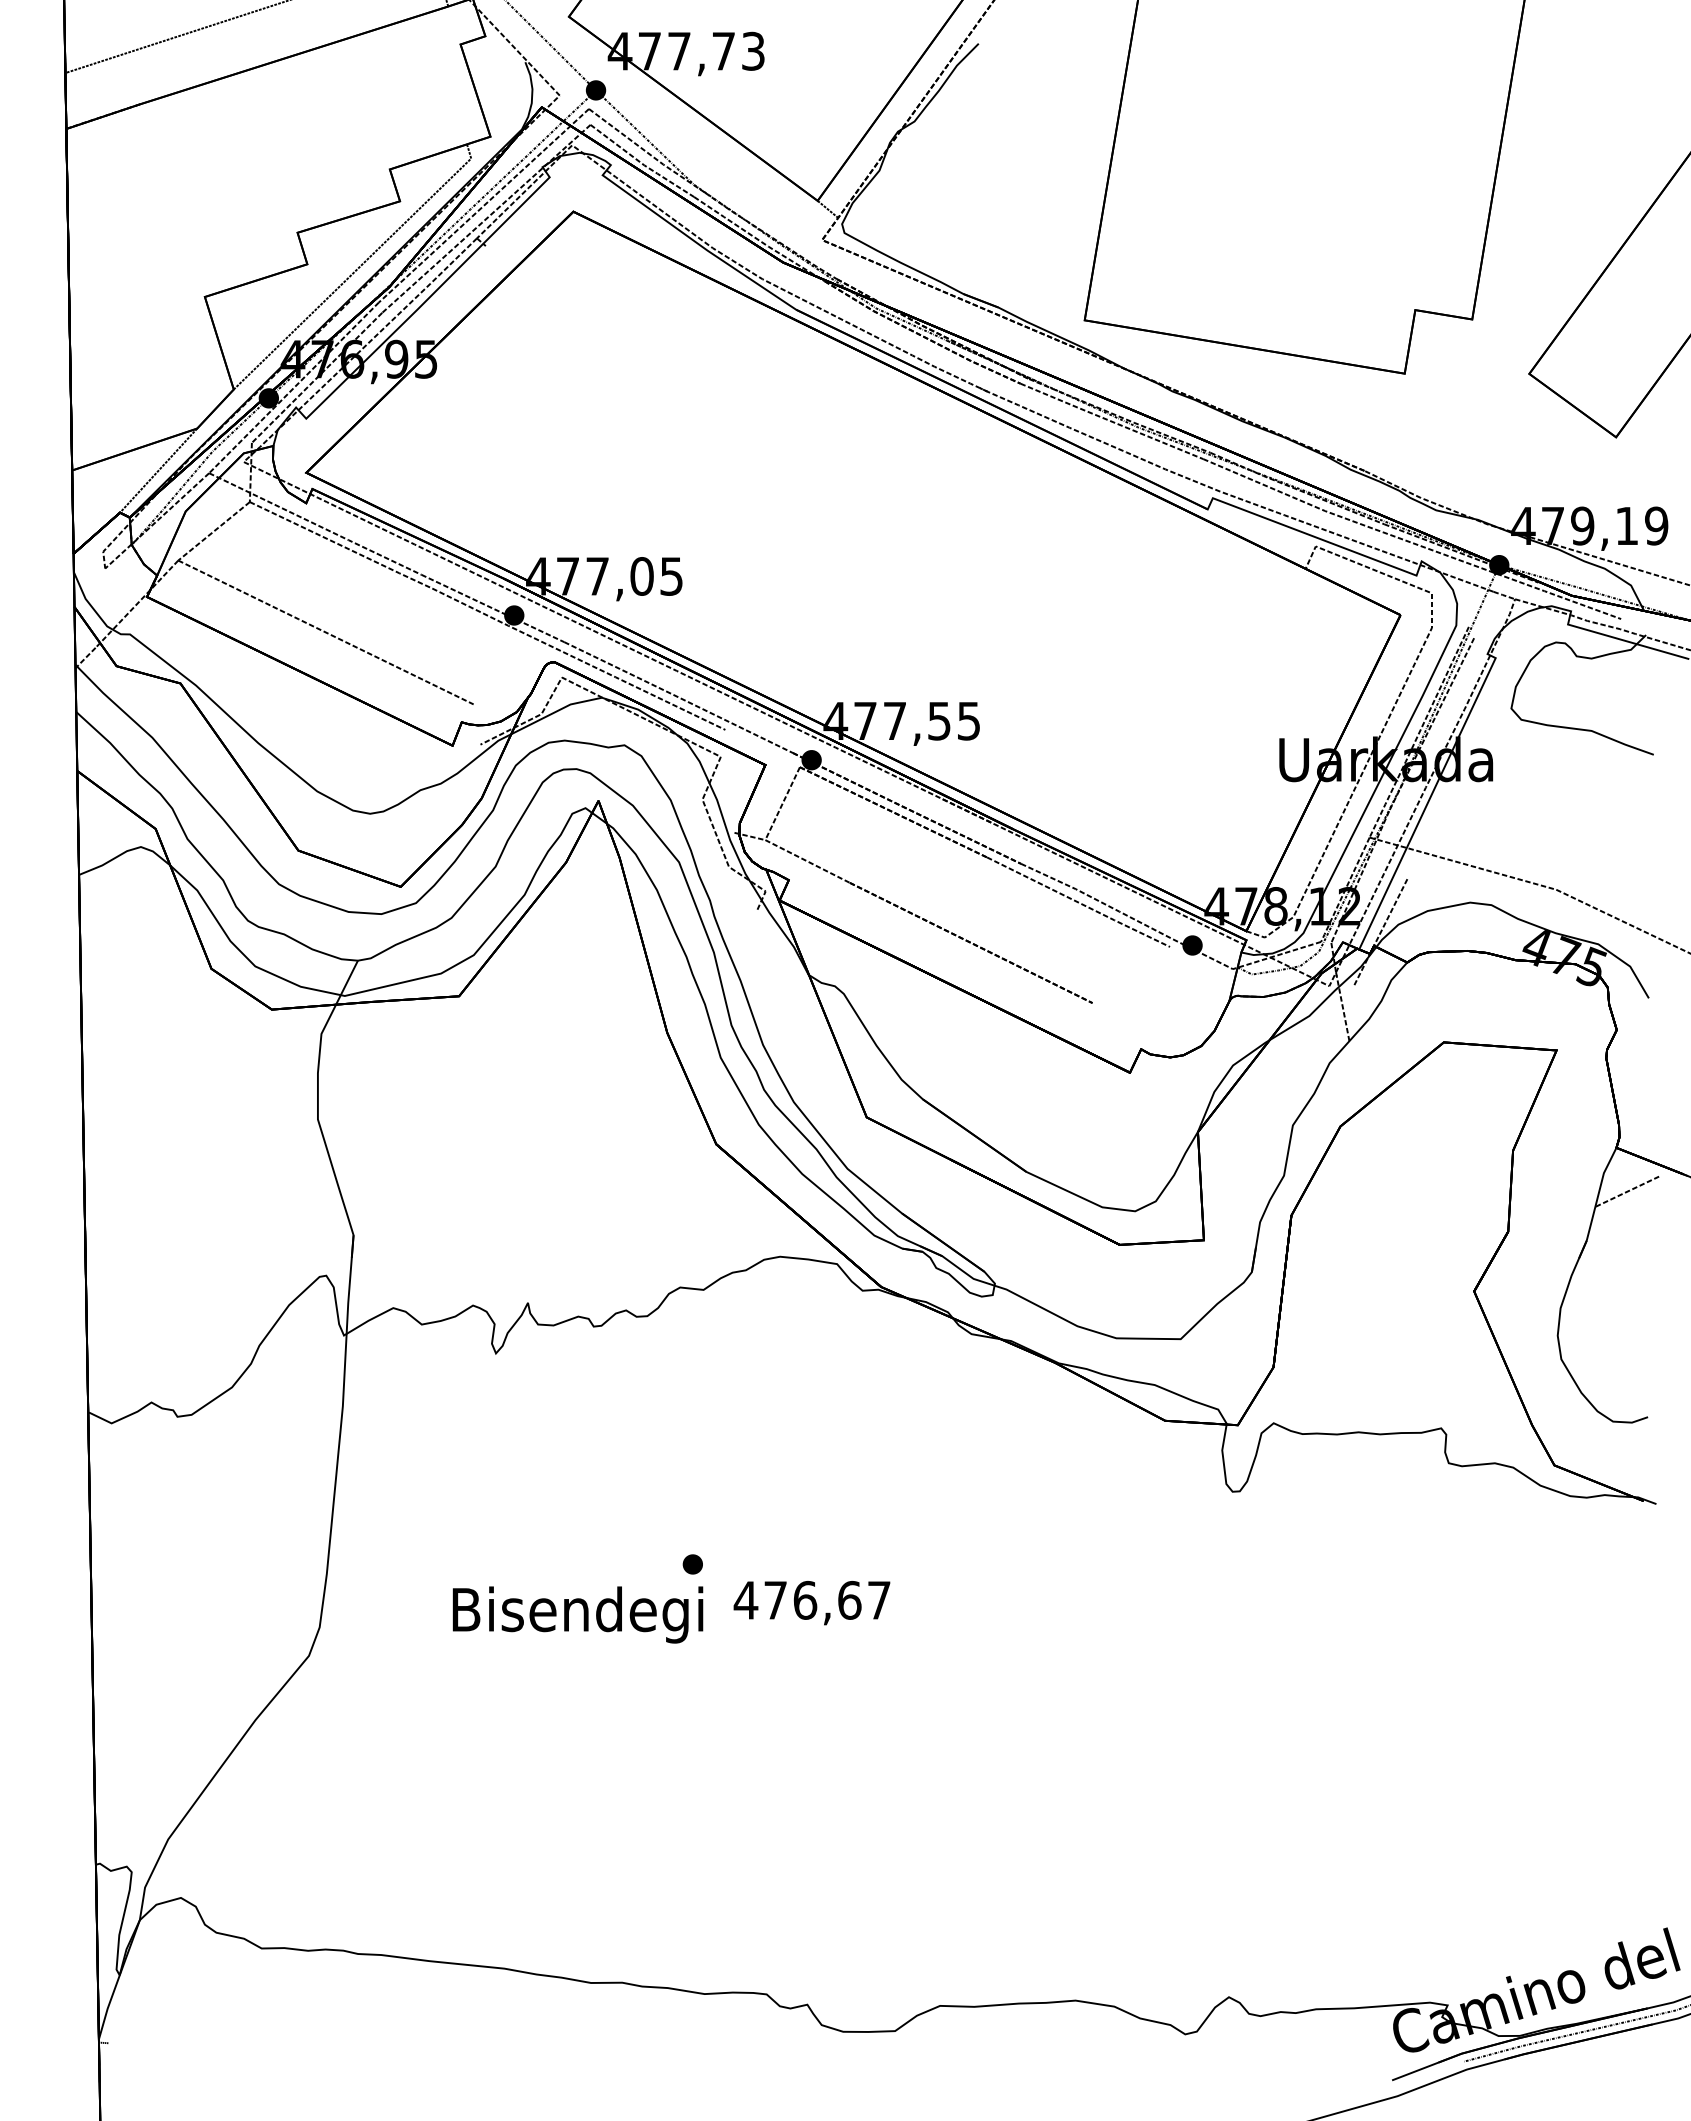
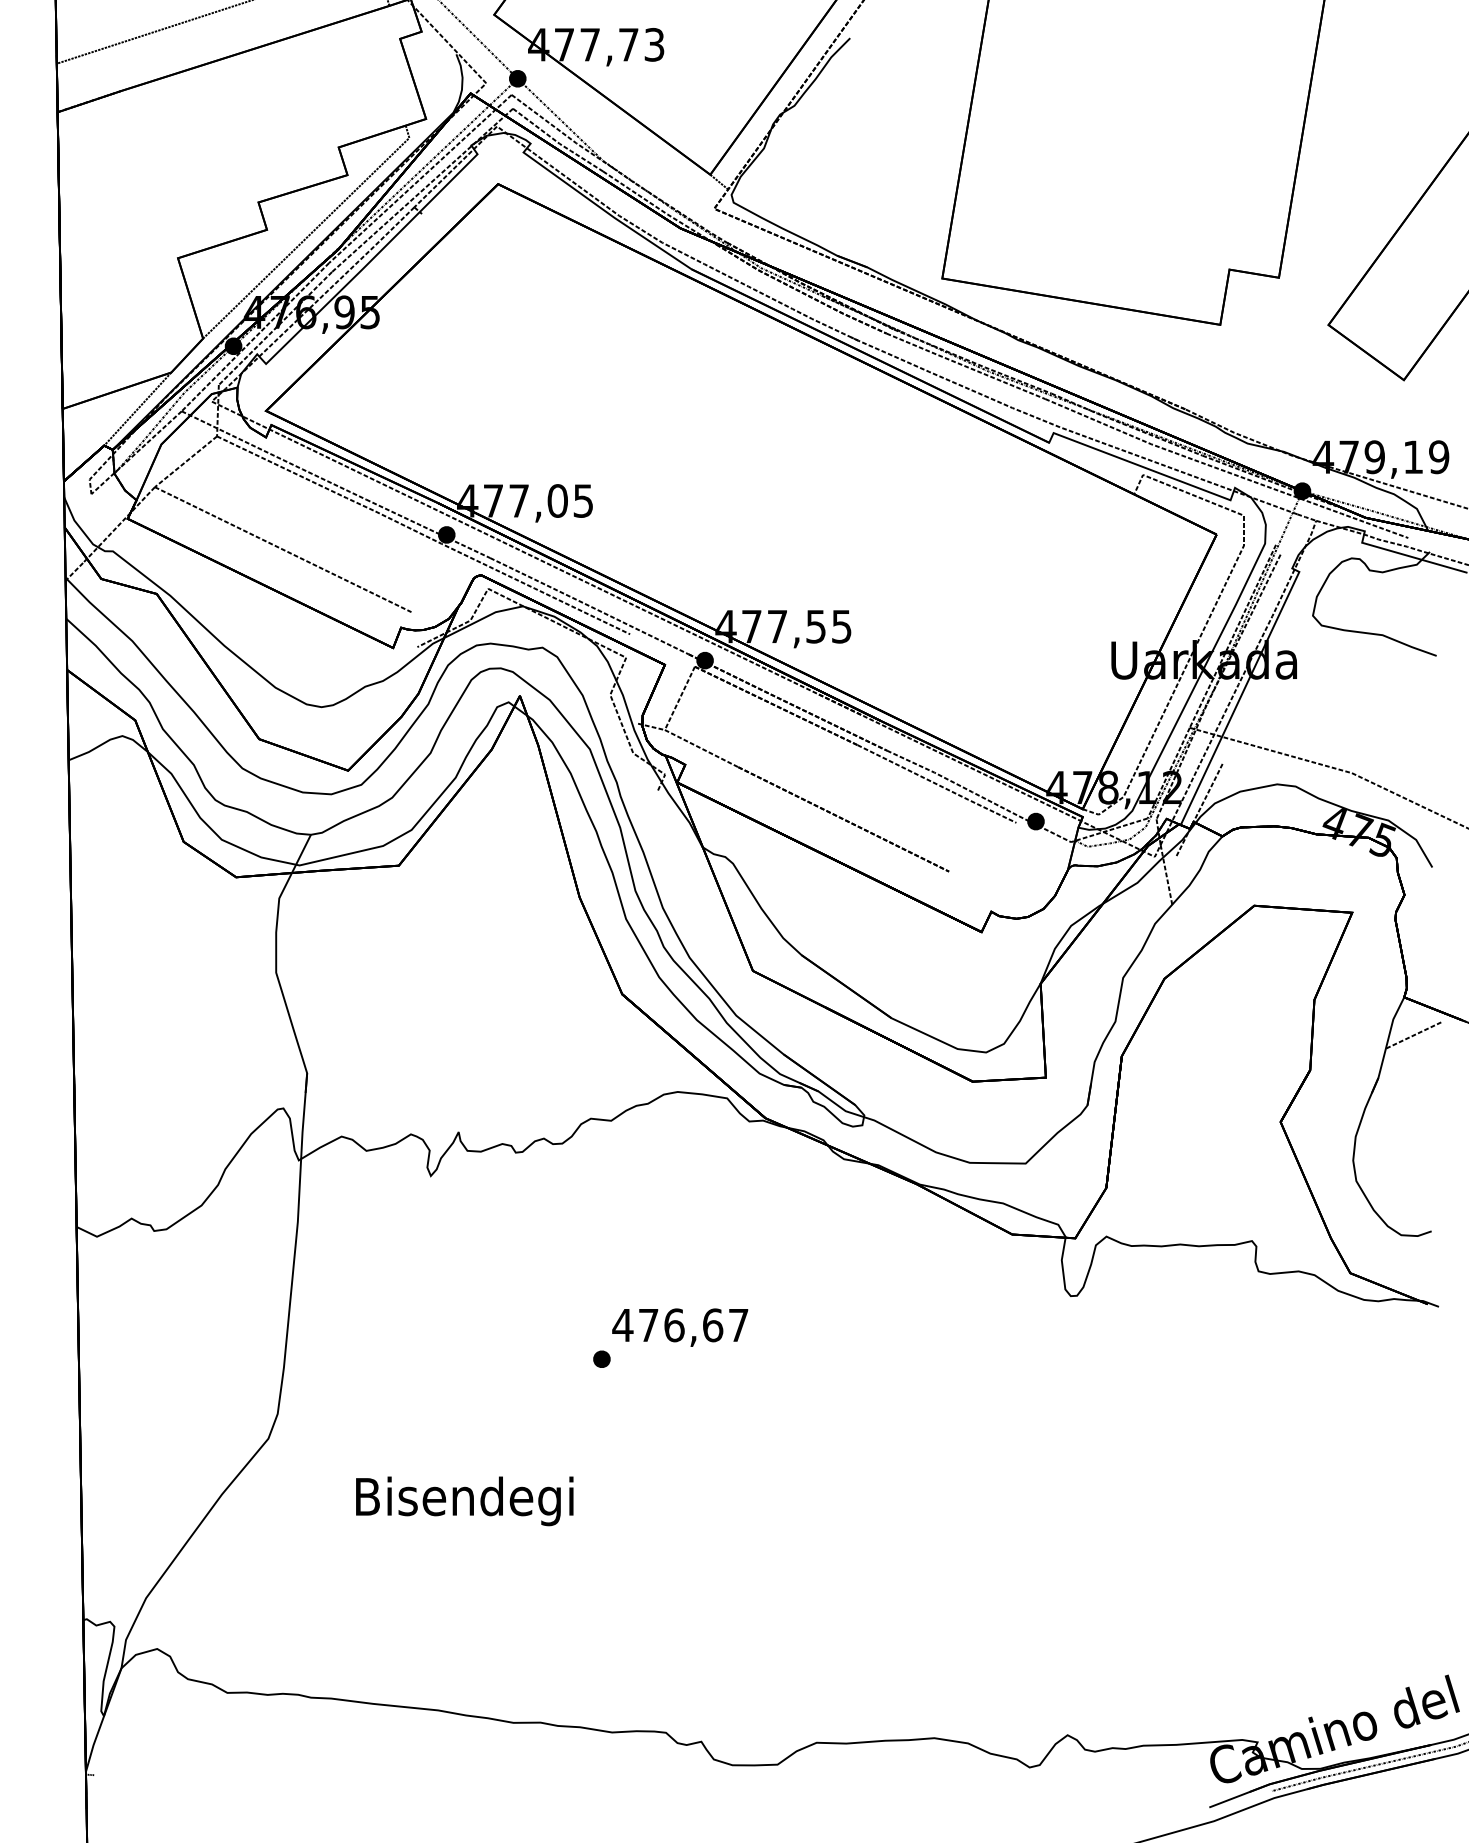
text: (811, 1603) -> (679, 1328), moved
text: (577, 1614) -> (464, 1500), moved

